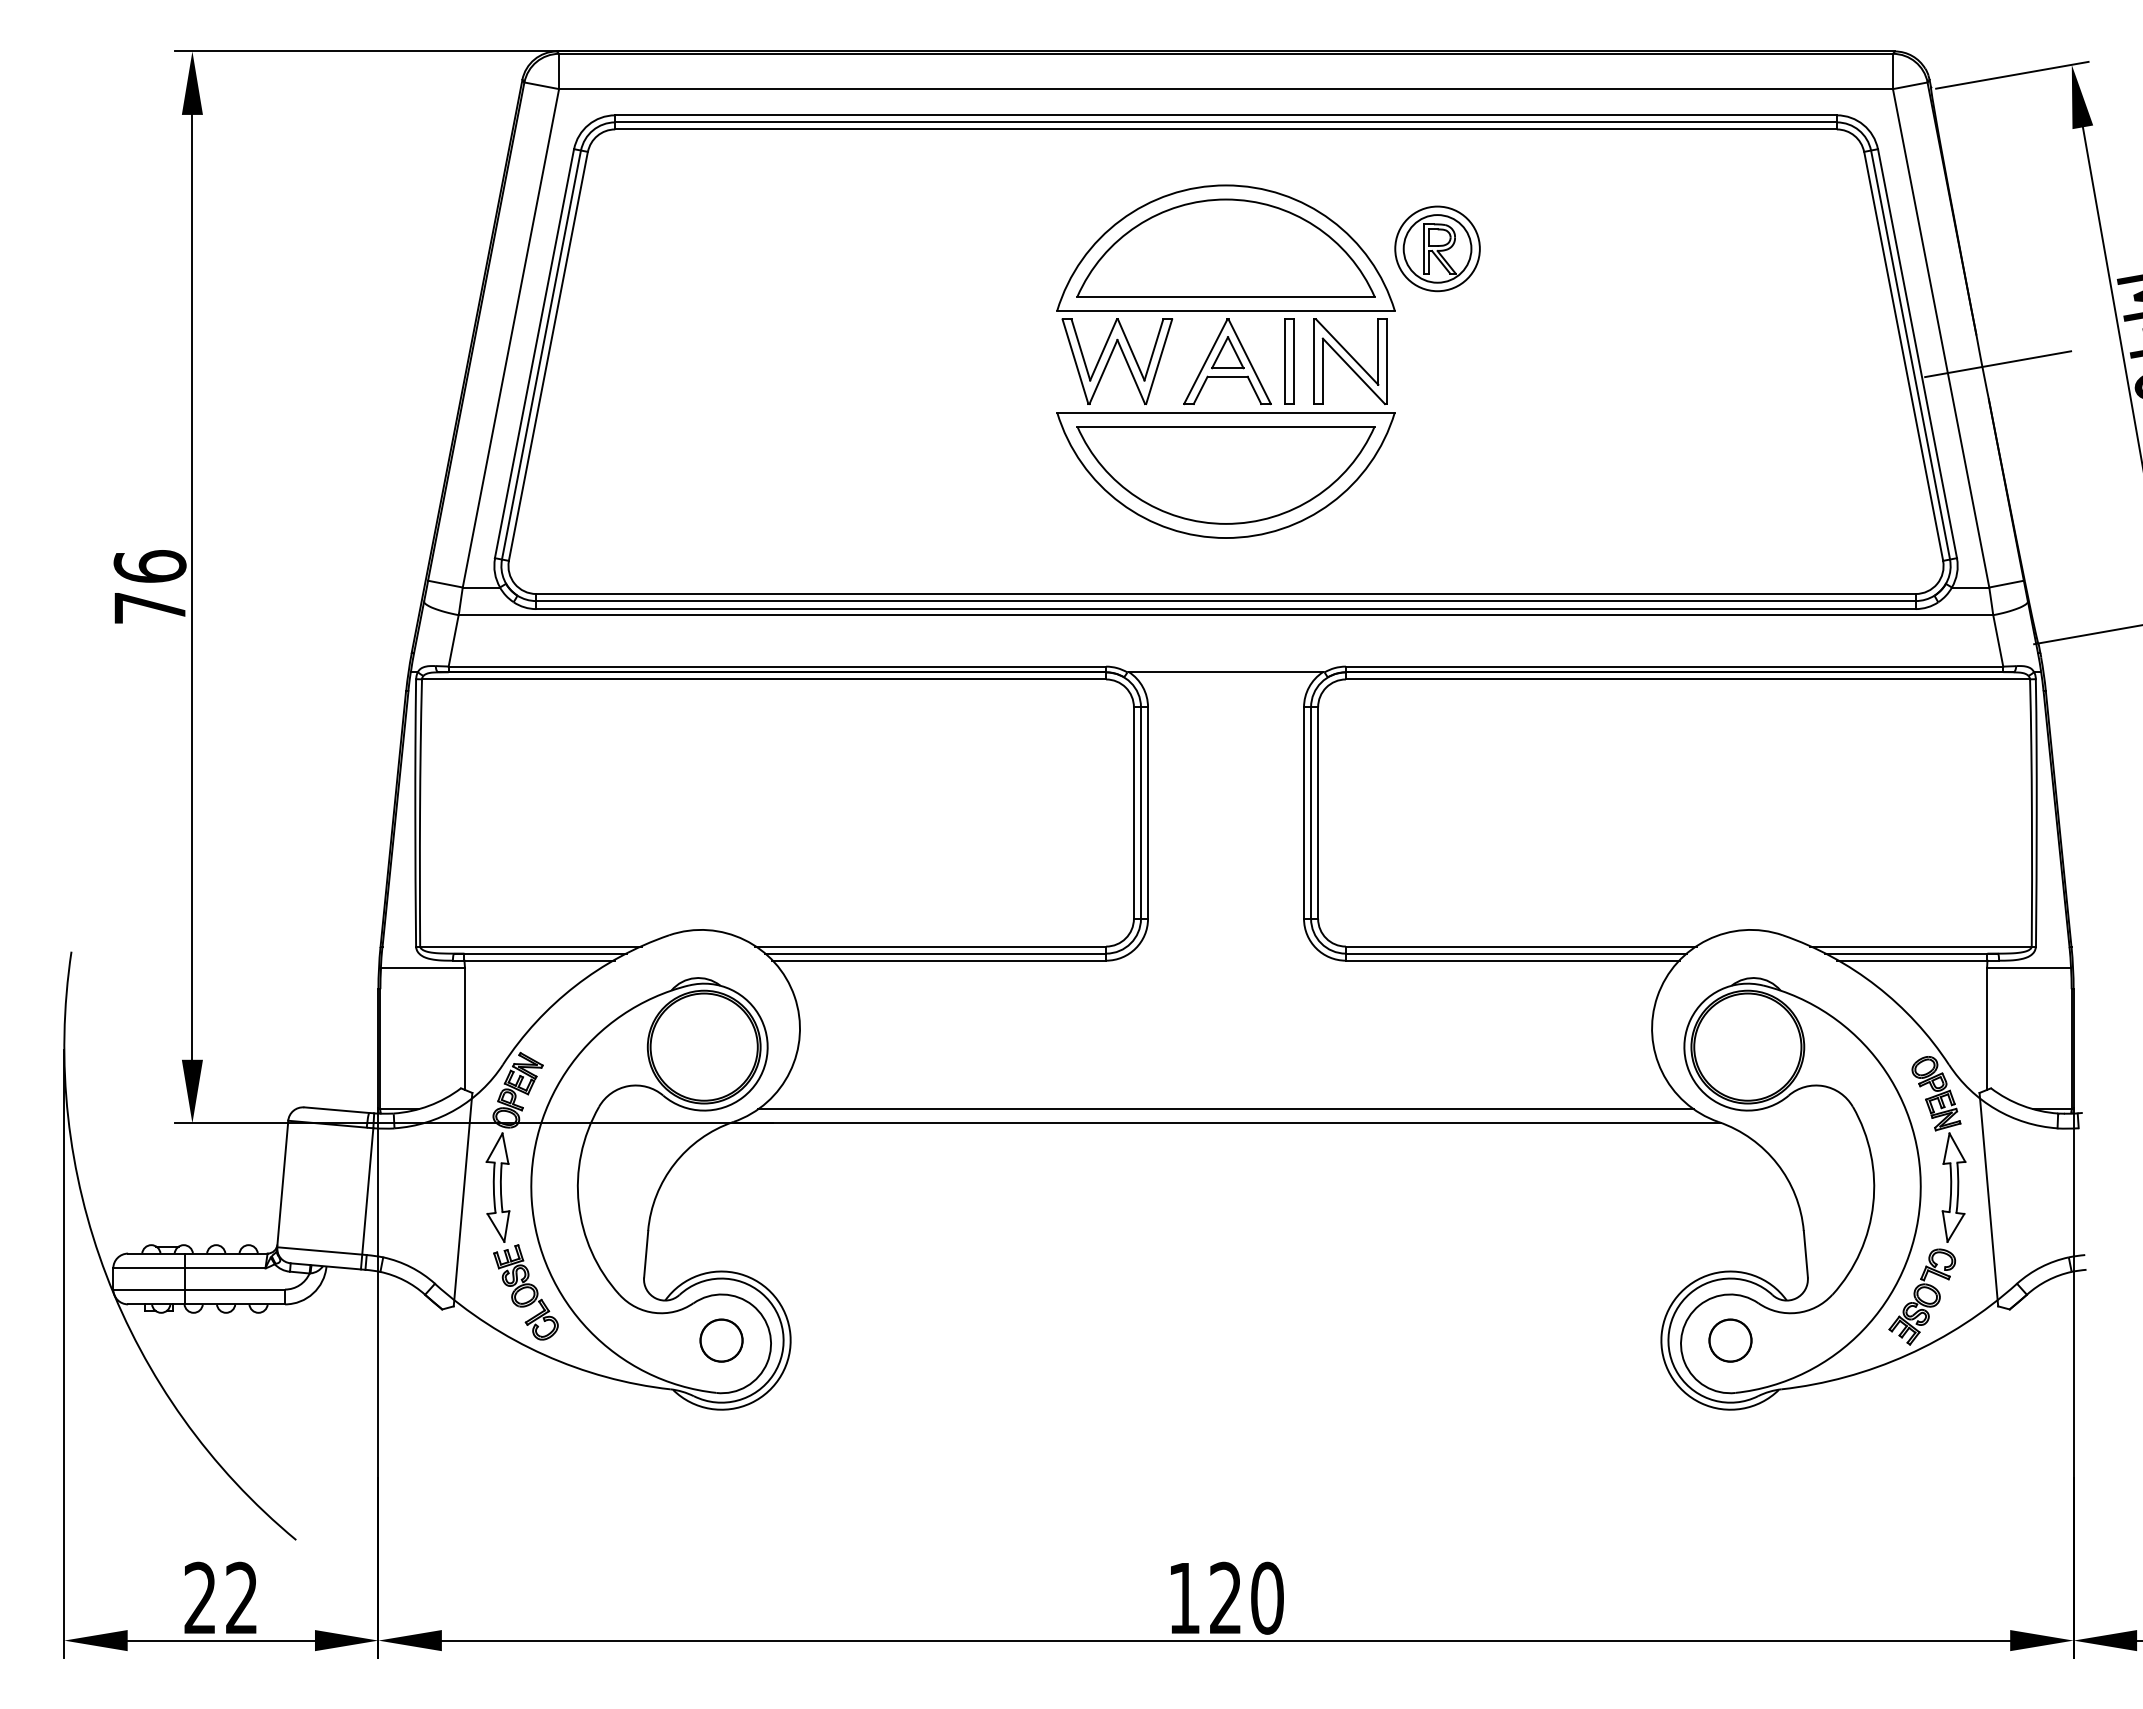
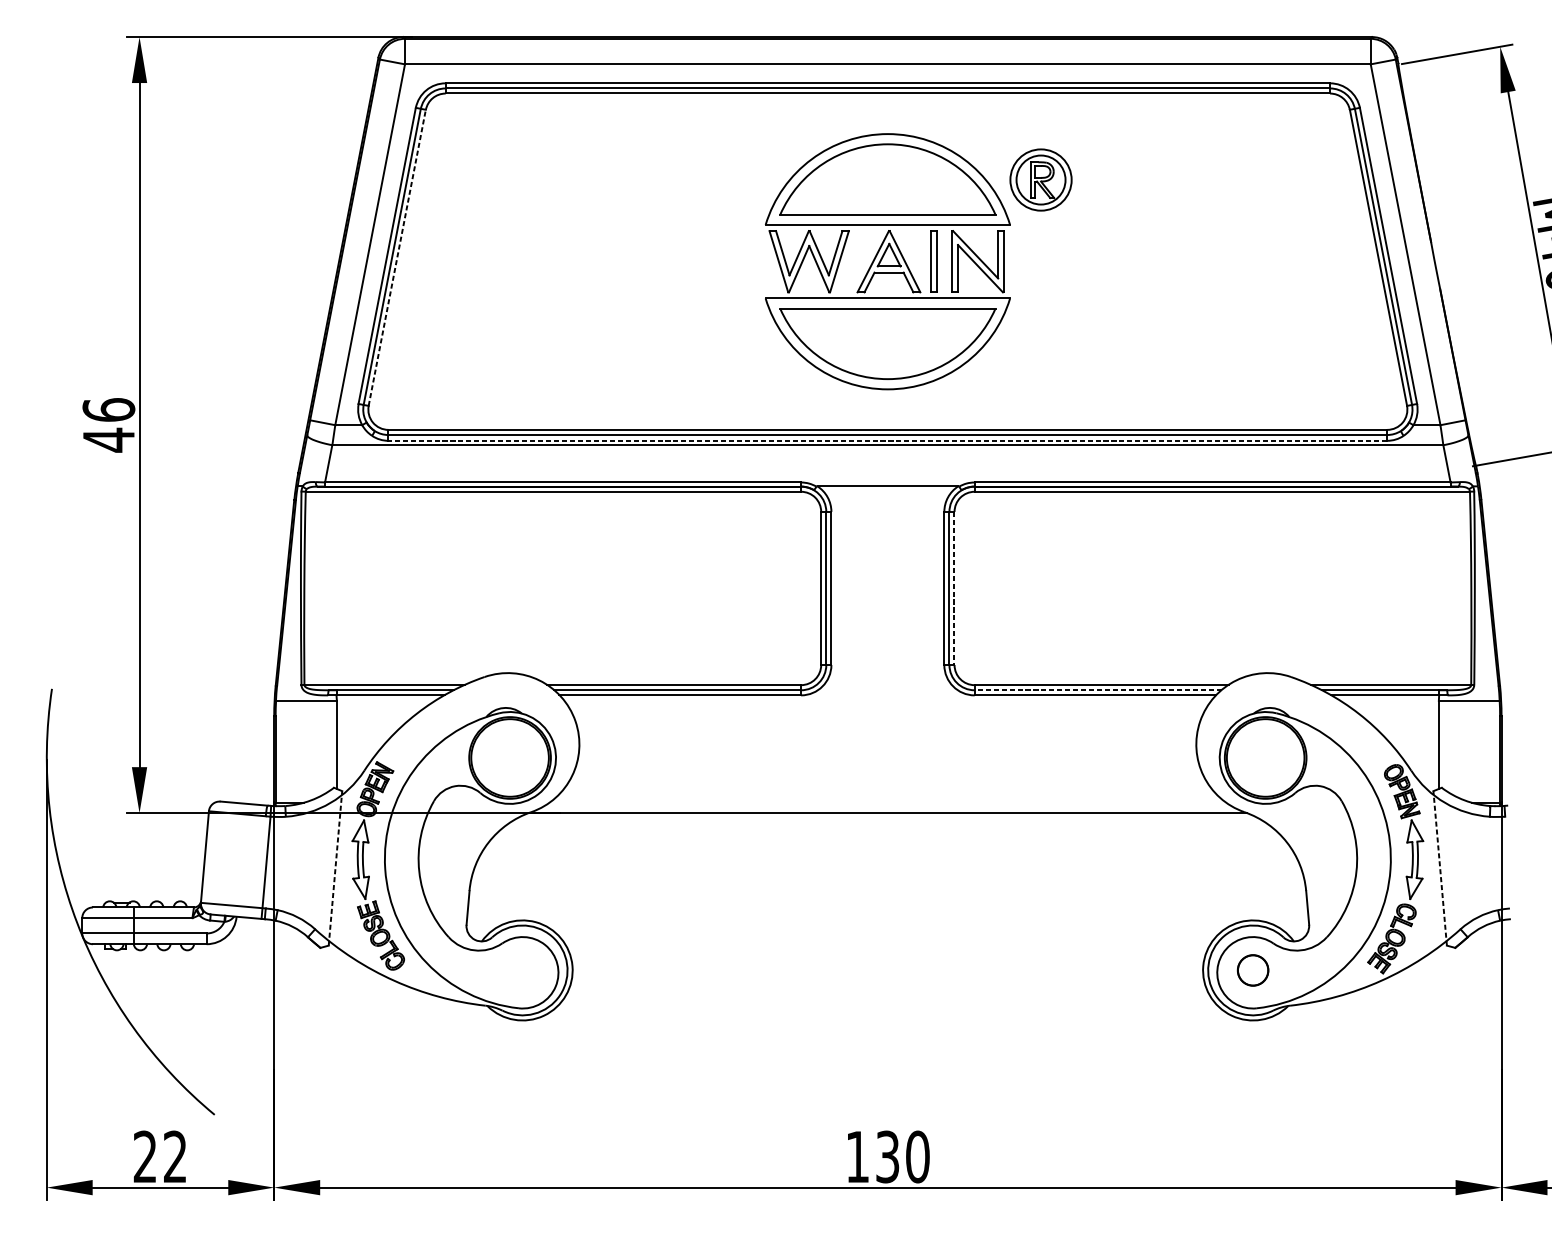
line: (548, 355) -> (397, 257), solid -> dashed
line: (1998, 364) -> (1447, 263), removed
text: (149, 608) -> (108, 440), 76 -> 46
line: (1226, 609) -> (888, 441), solid -> dashed
line: (1317, 813) -> (954, 588), solid -> dashed
line: (1516, 953) -> (1098, 690), solid -> dashed
line: (1225, 1109) -> (887, 803), removed
line: (463, 1199) -> (335, 868), solid -> dashed
line: (1988, 1199) -> (1439, 868), solid -> dashed
circle: (721, 1340) -> (522, 970), removed
text: (1225, 1597) -> (887, 1156), 120 -> 130

